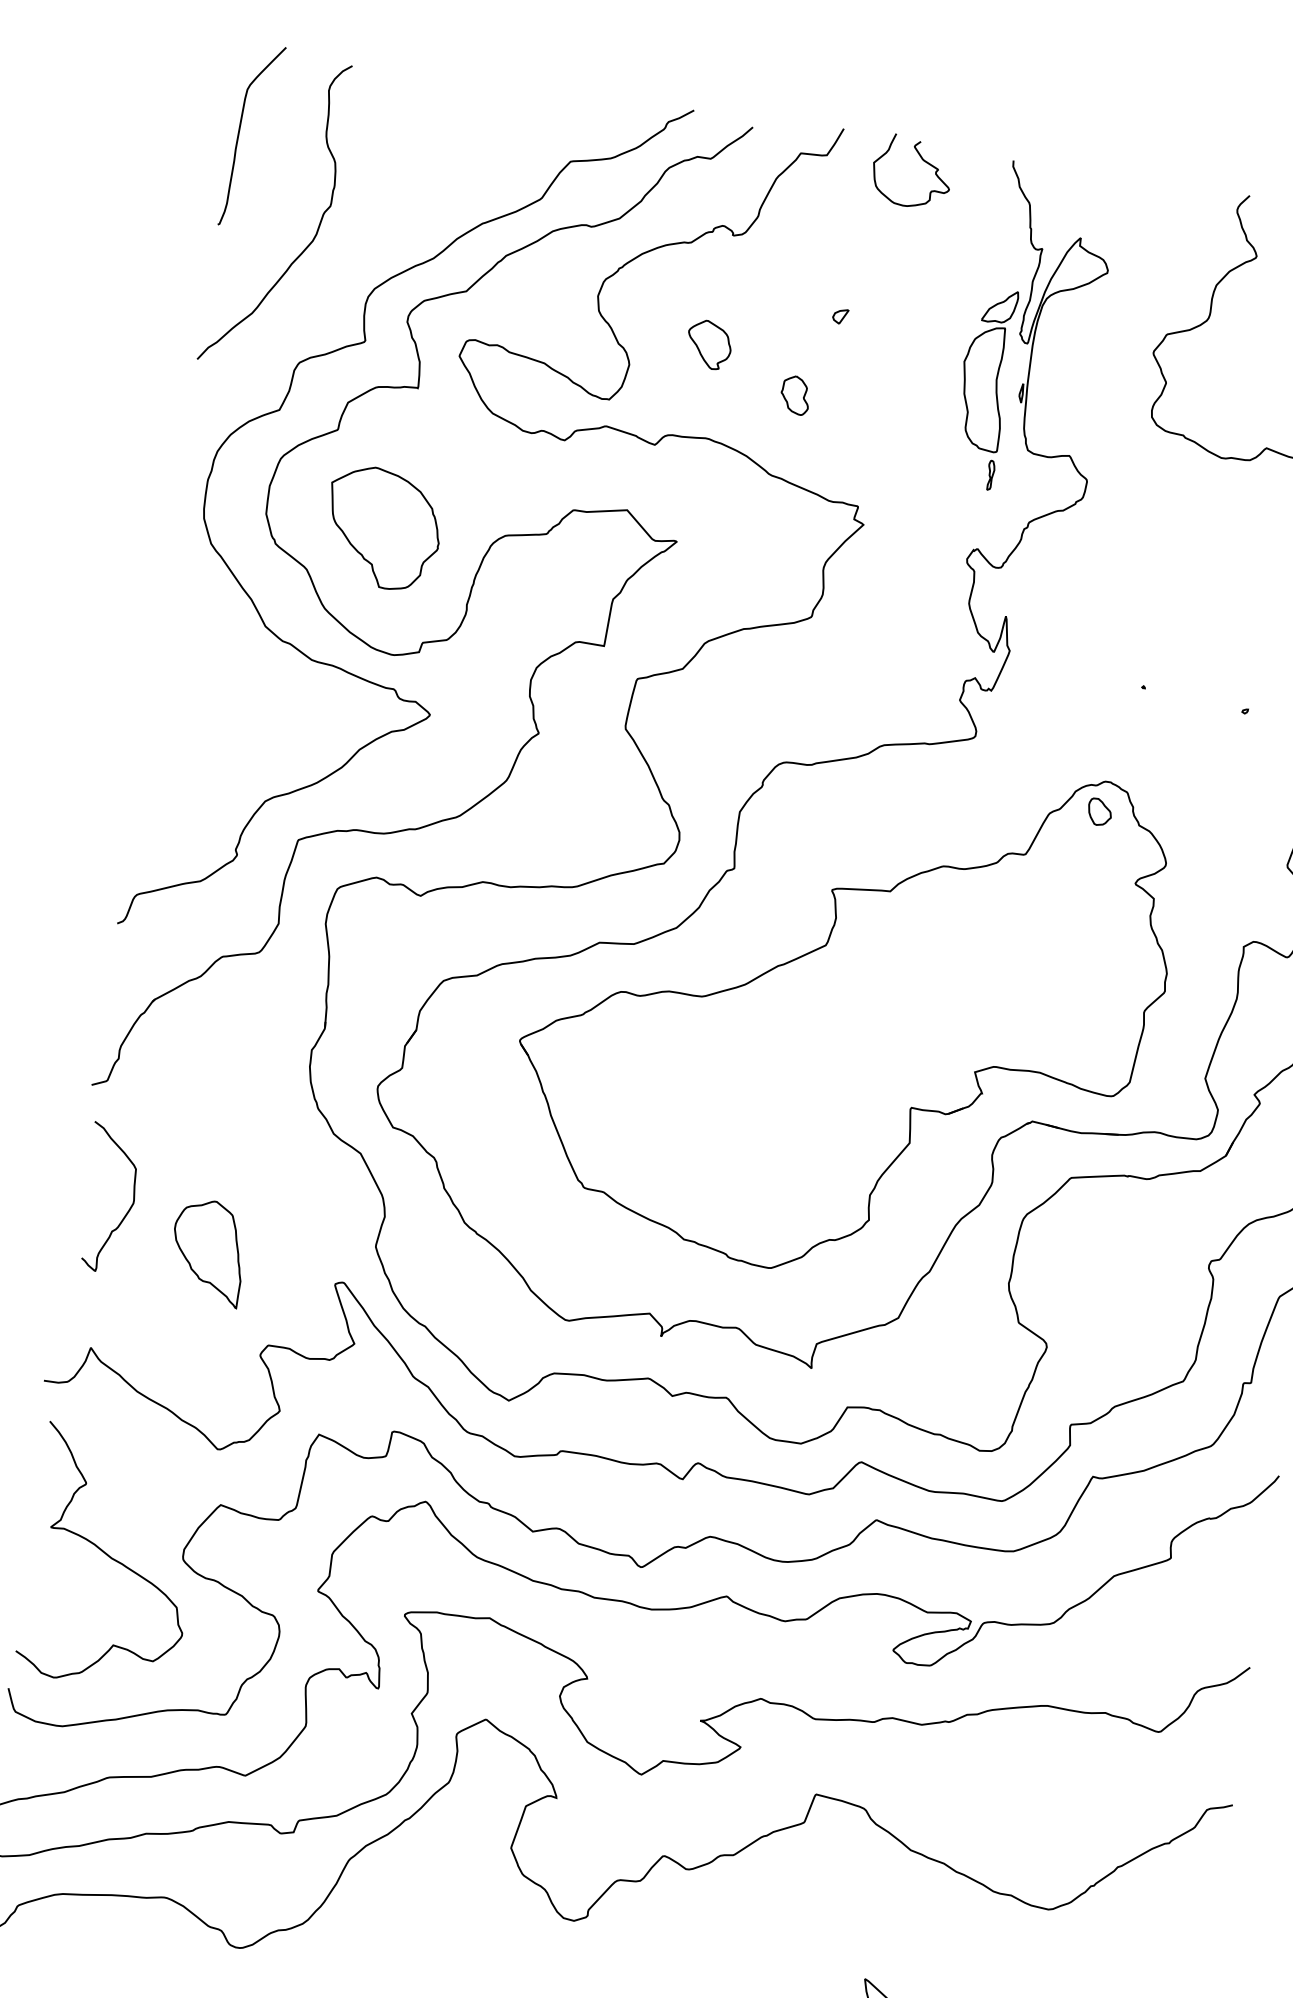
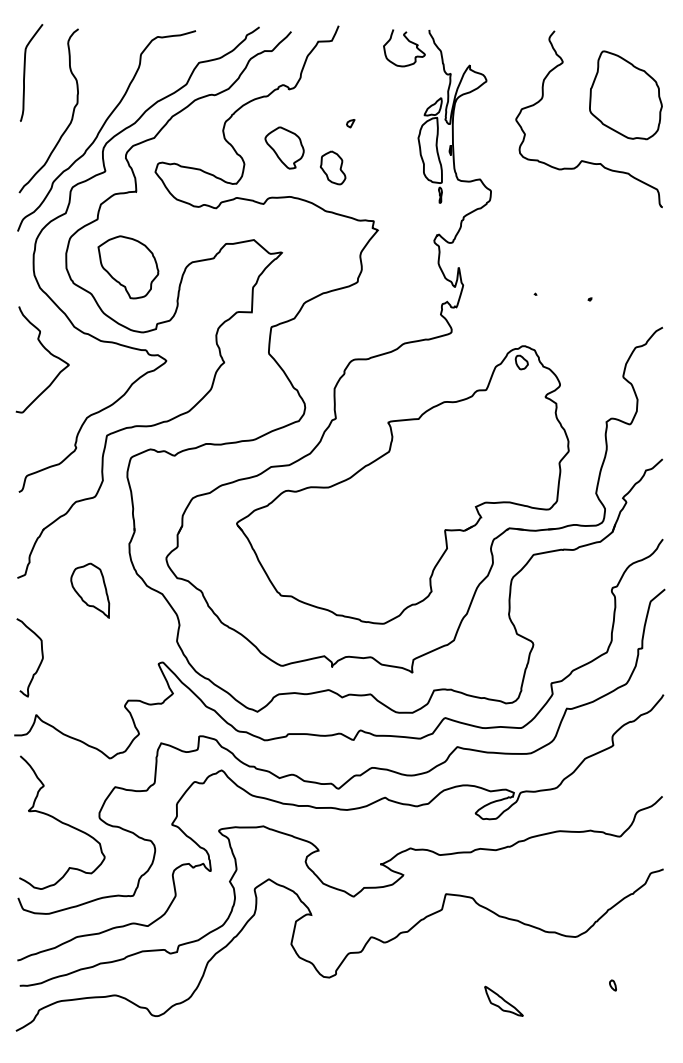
curve: (923, 162) -> (409, 42), moved
curve: (373, 258) -> (103, 127), added
part: (709, 343) -> (284, 147), size x1.67
part: (794, 394) -> (332, 167), size x1.67
curve: (210, 667) -> (48, 352), added
curve: (125, 1211) -> (39, 663), moved
part: (208, 1252) -> (90, 590), moved

